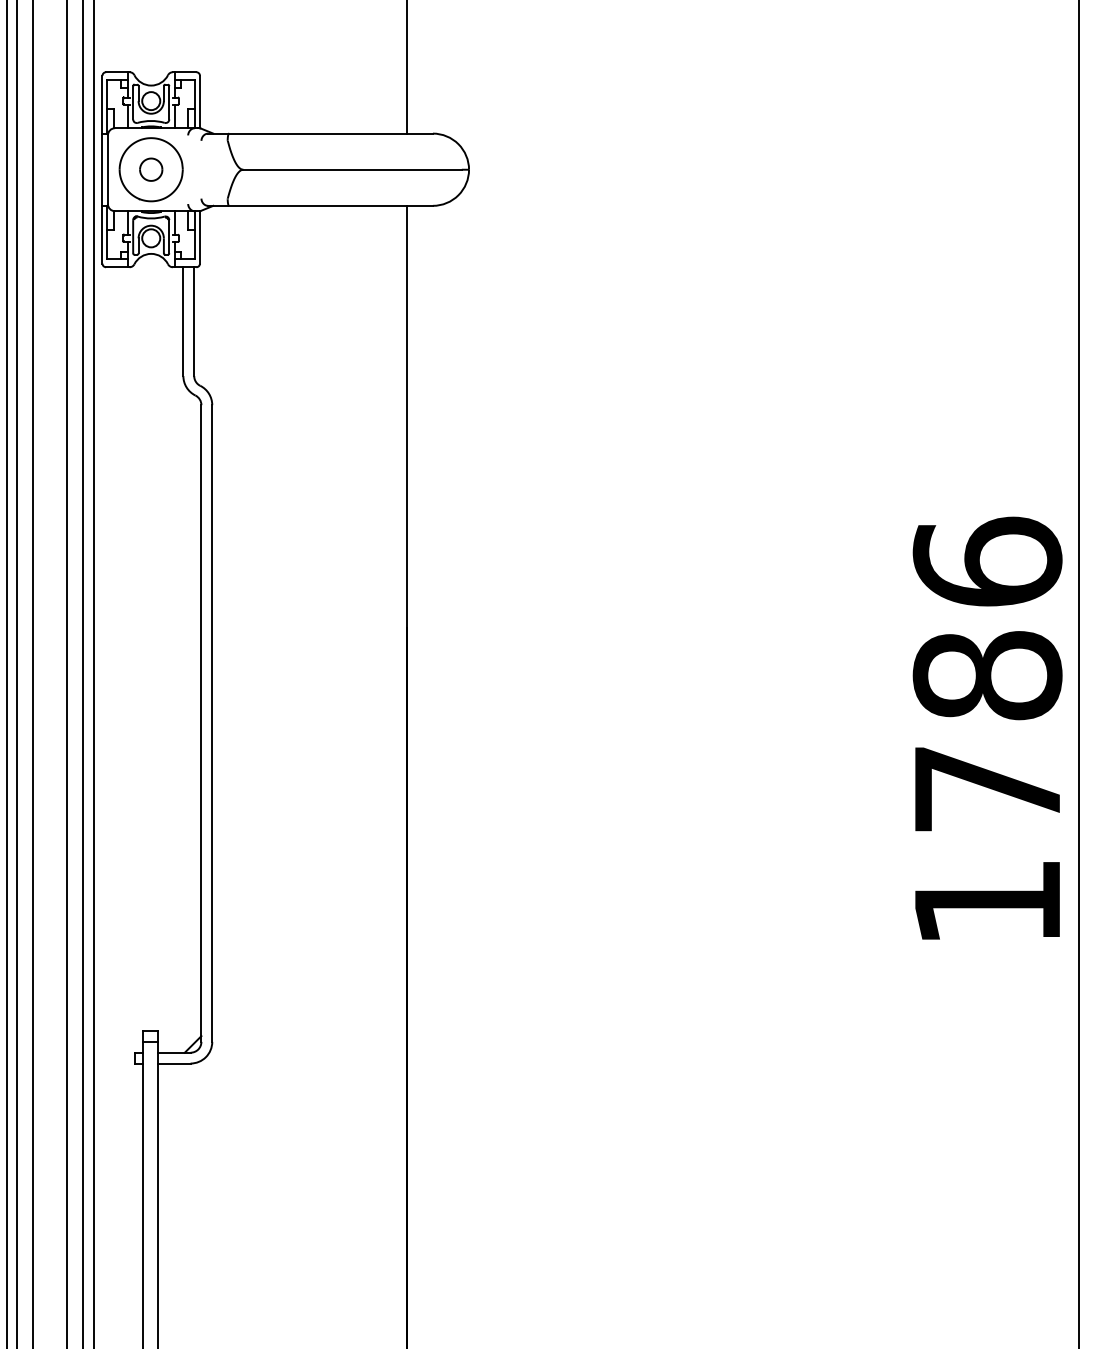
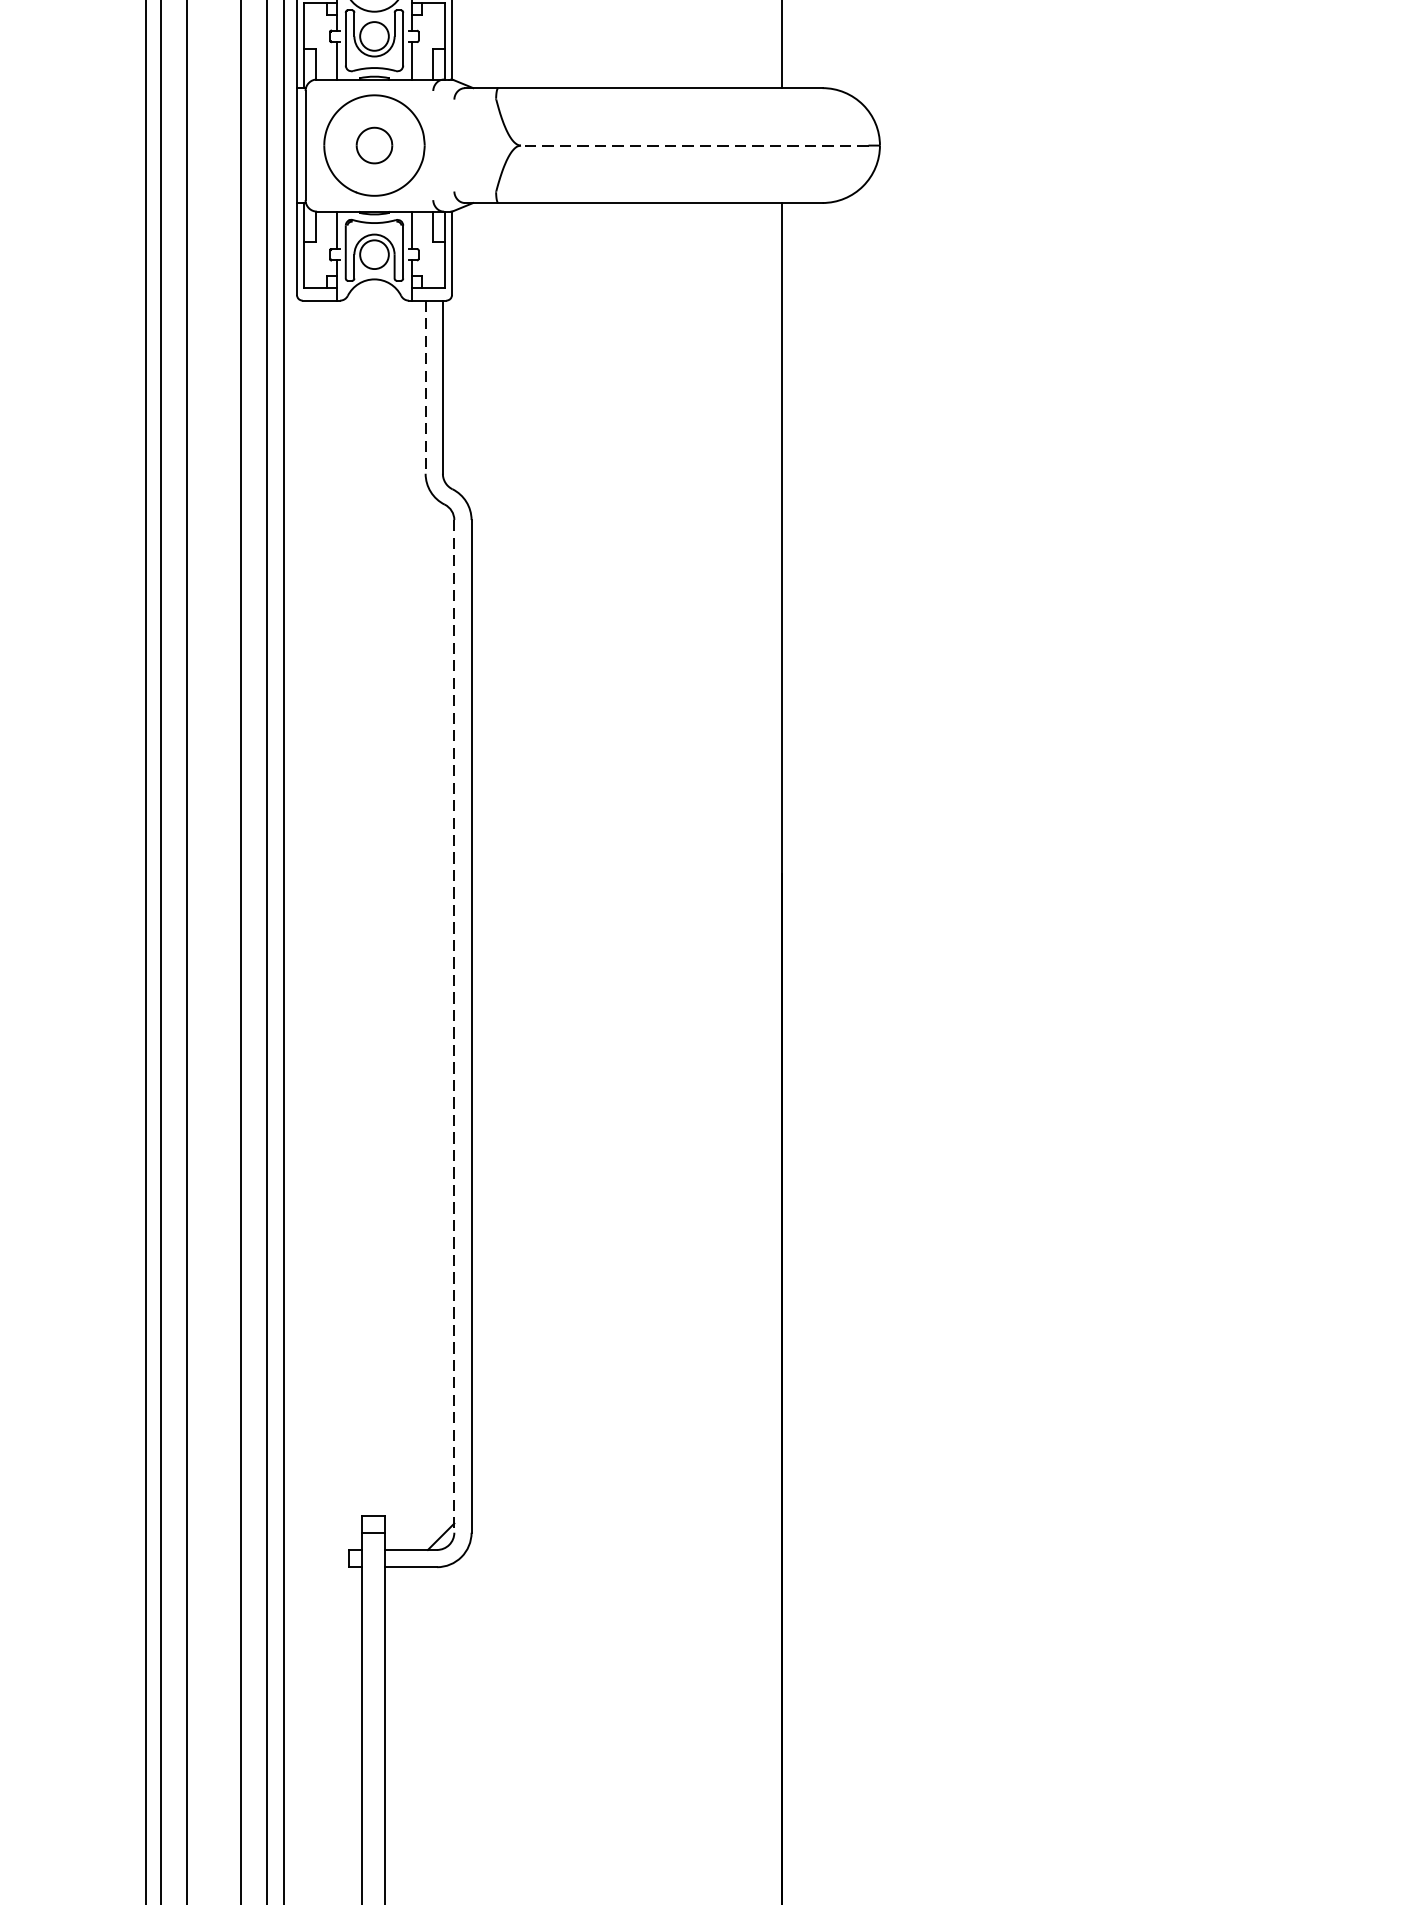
line: (352, 169) -> (694, 145), solid -> dashed
line: (183, 322) -> (425, 388), solid -> dashed
line: (201, 724) -> (454, 1027), solid -> dashed

